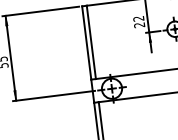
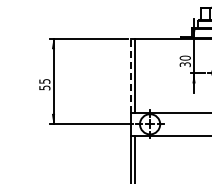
text: (138, 22) -> (184, 61), 22 -> 30
line: (86, 42) -> (130, 75), solid -> dashed

